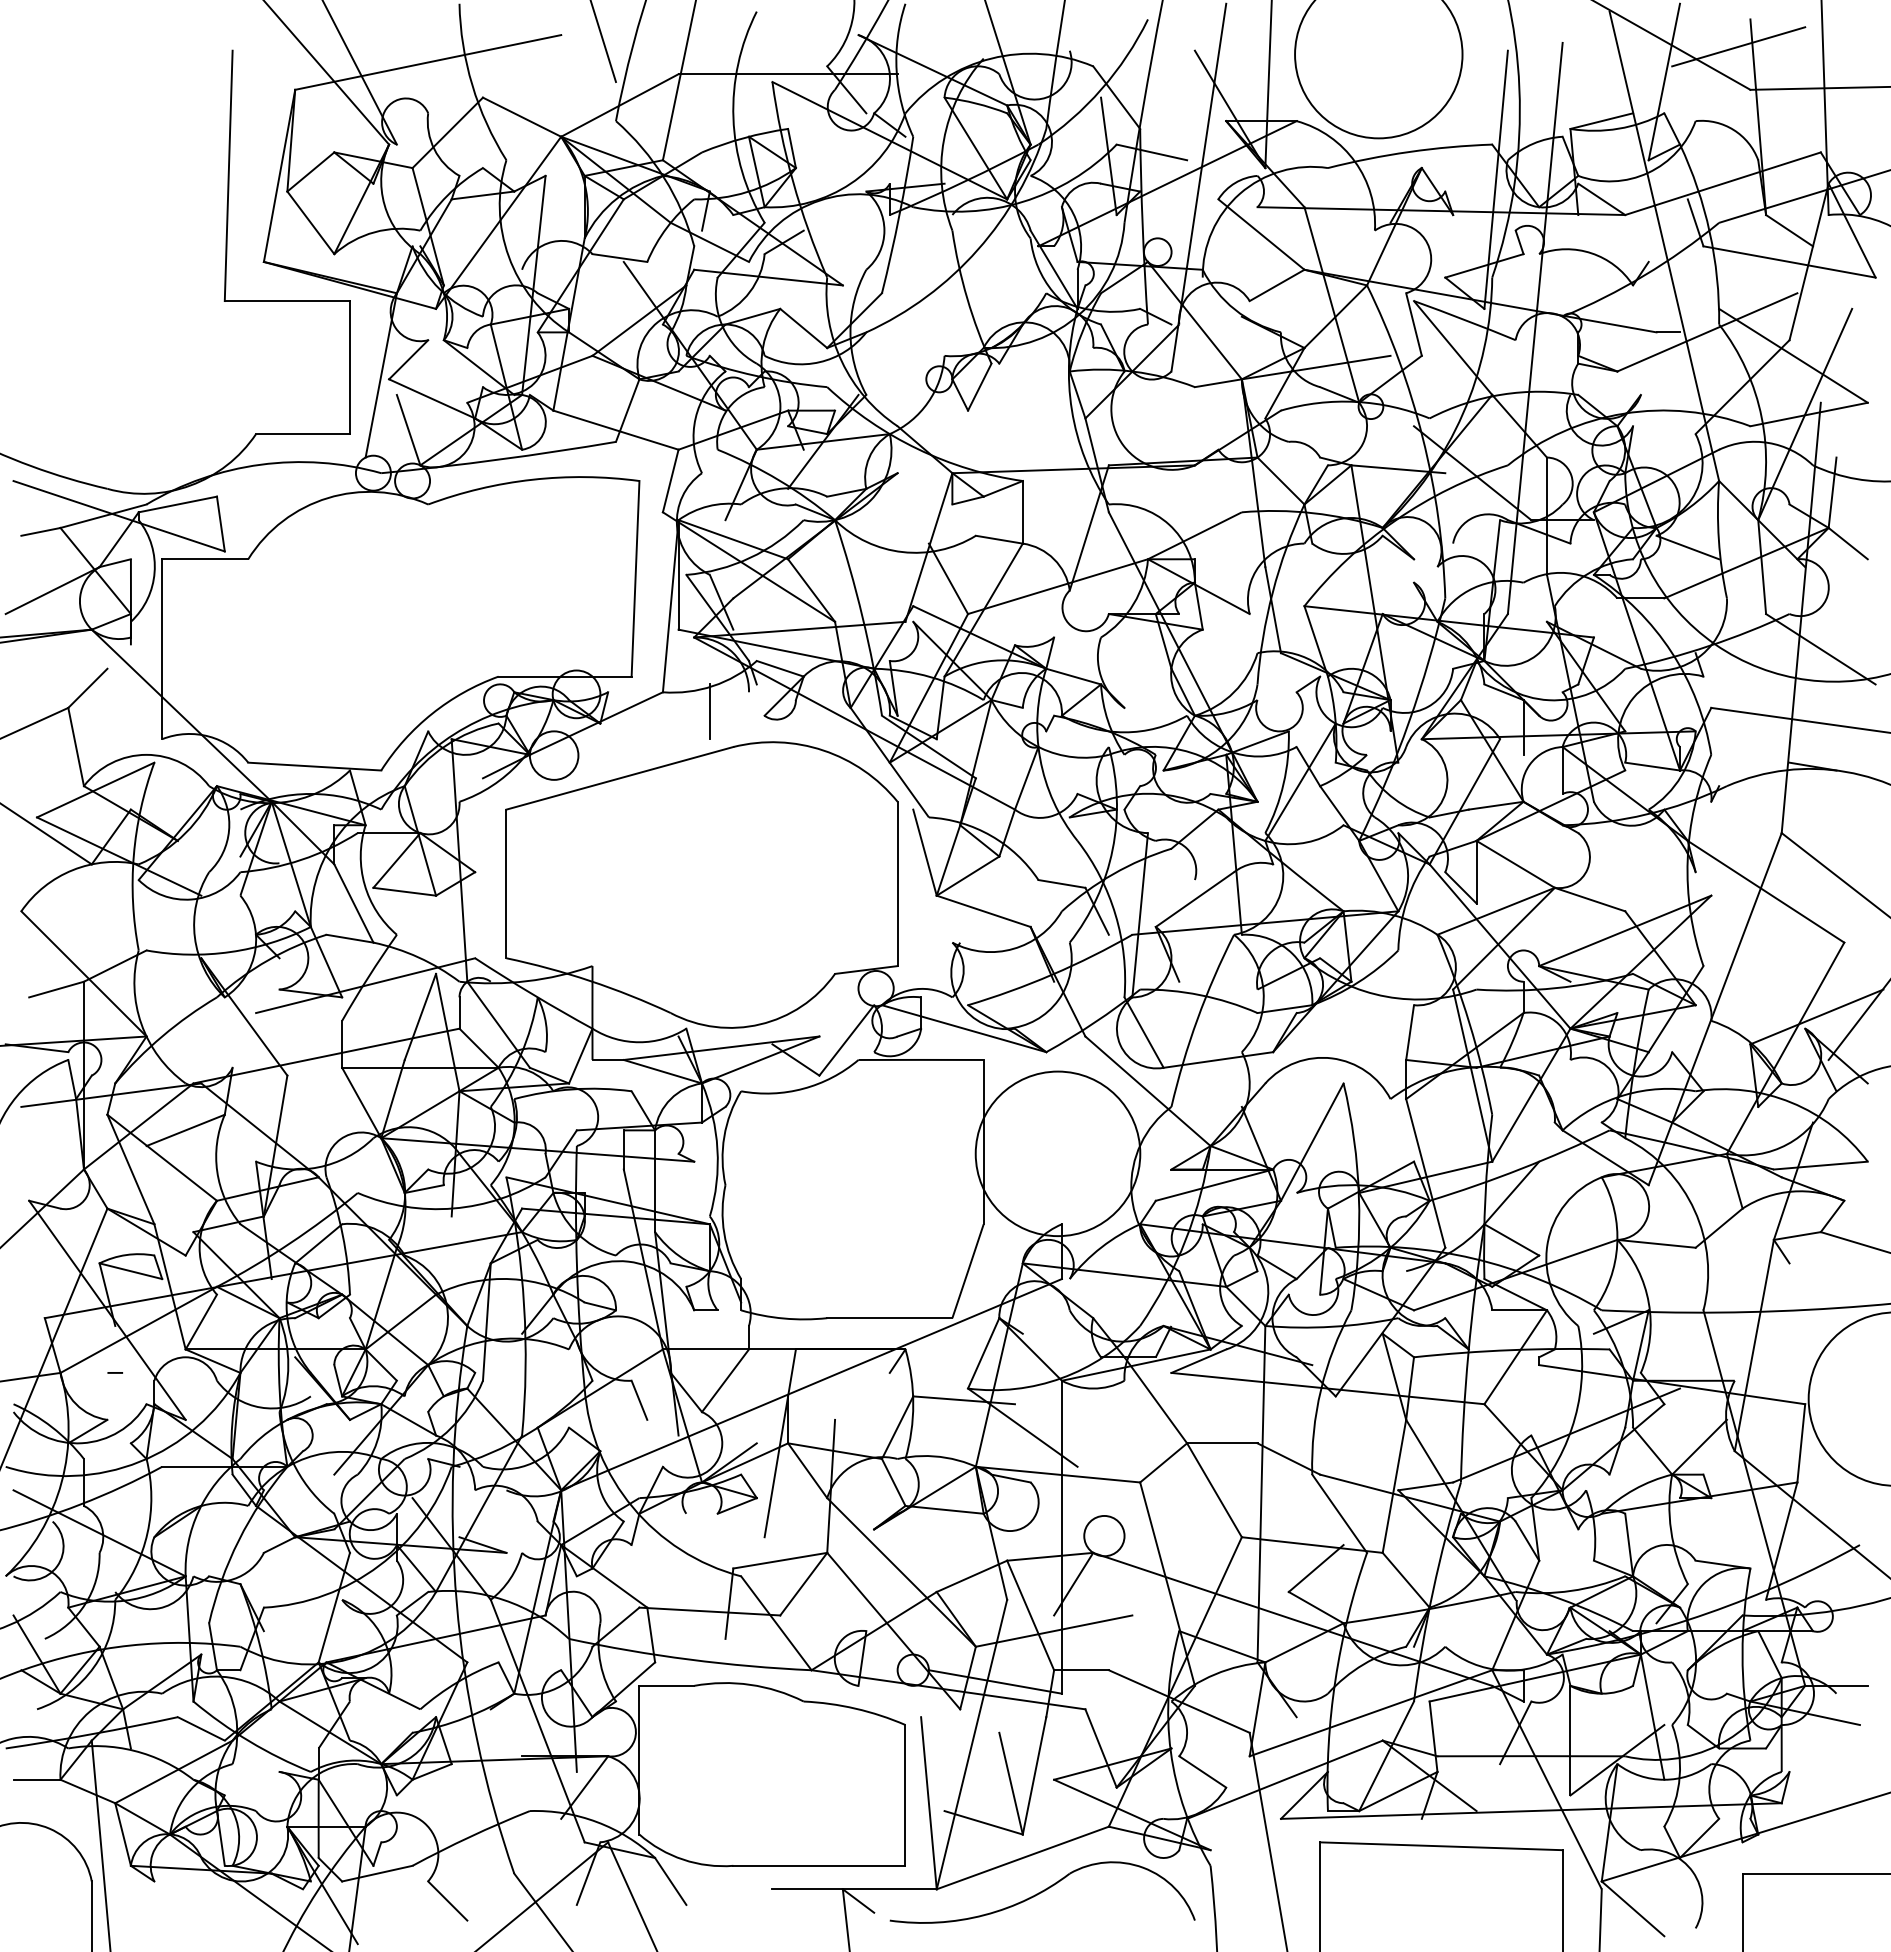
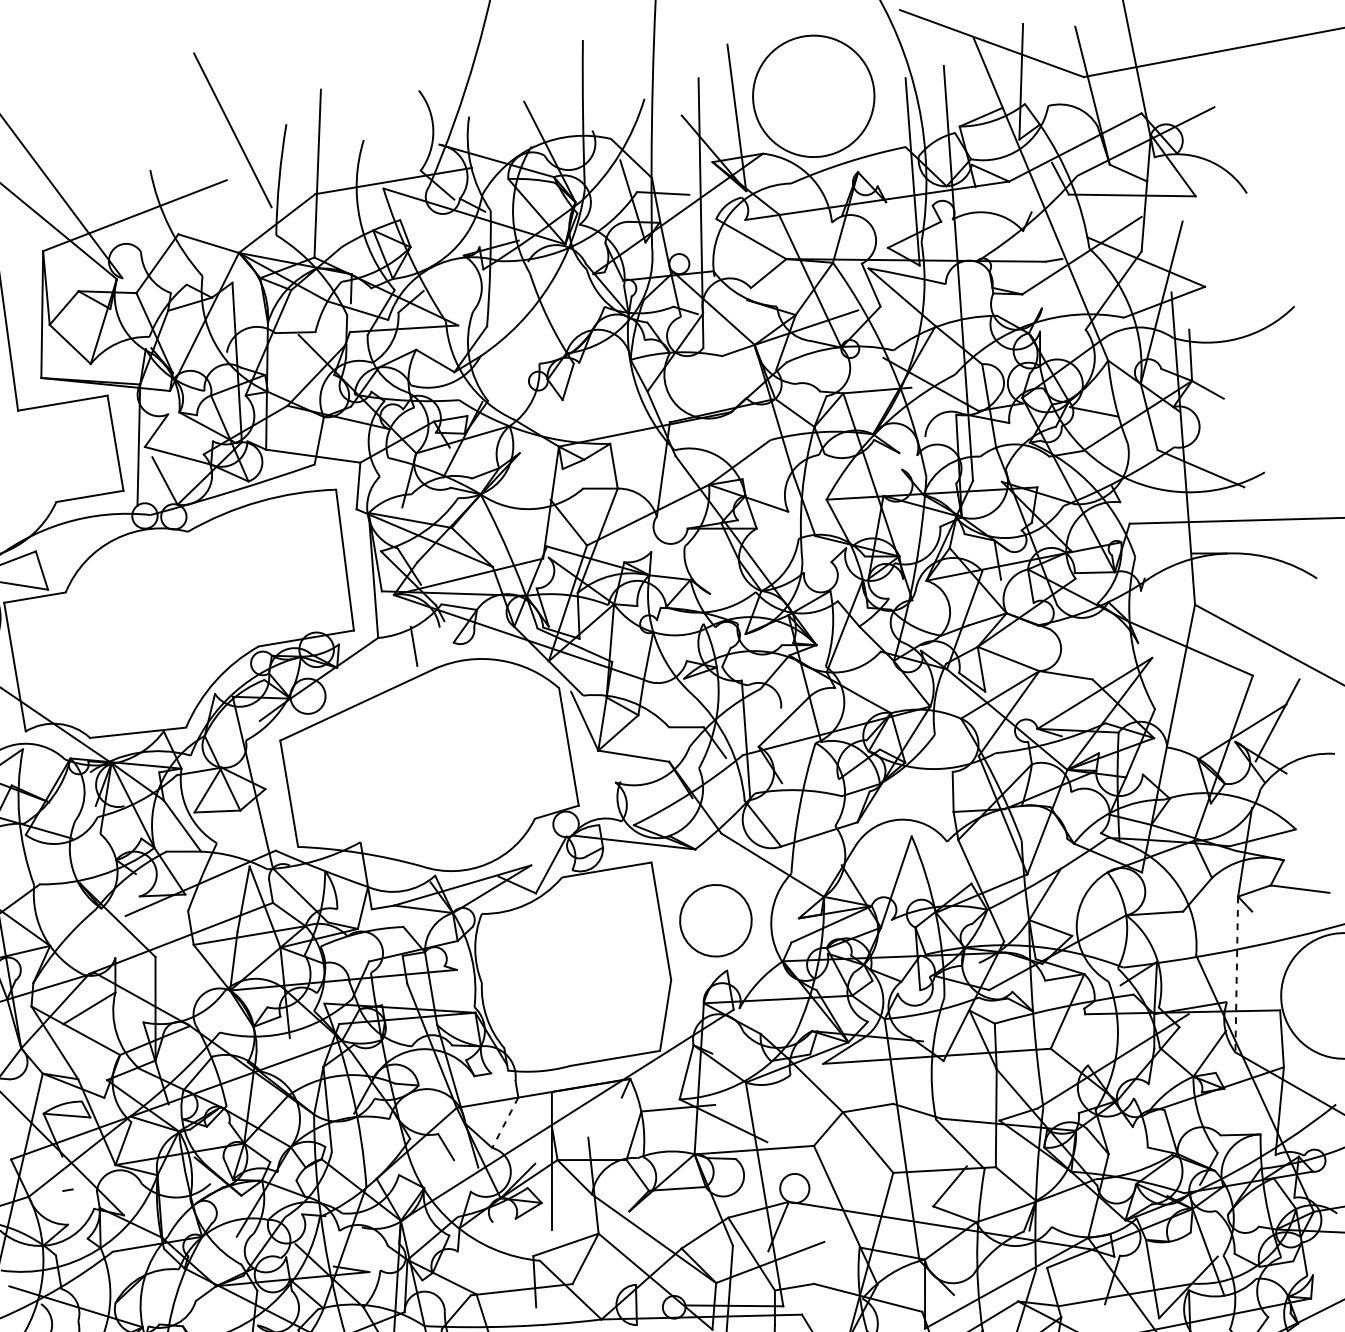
line: (1738, 46) -> (1069, 47), removed
circle: (1057, 1153) -> (715, 920), size x0.6
line: (1754, 1346) -> (1236, 975), solid -> dashed
line: (725, 1381) -> (505, 1123), solid -> dashed

